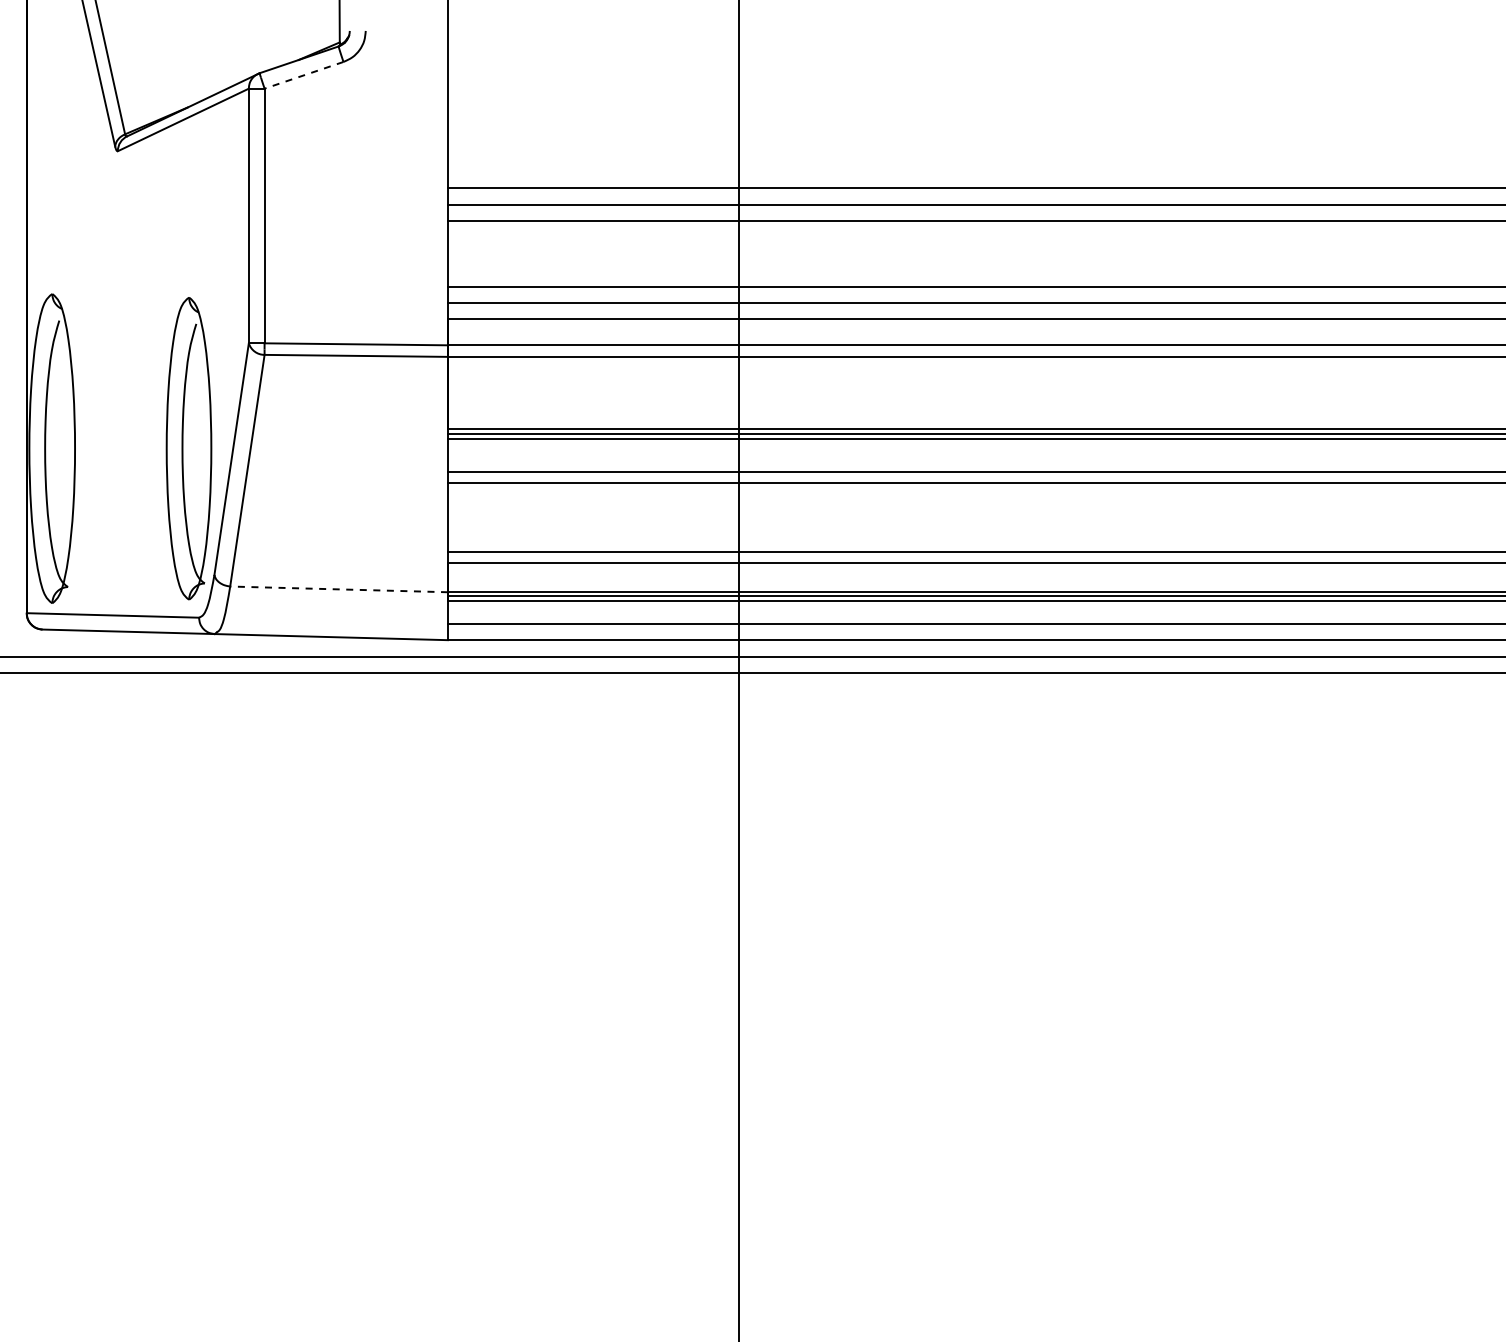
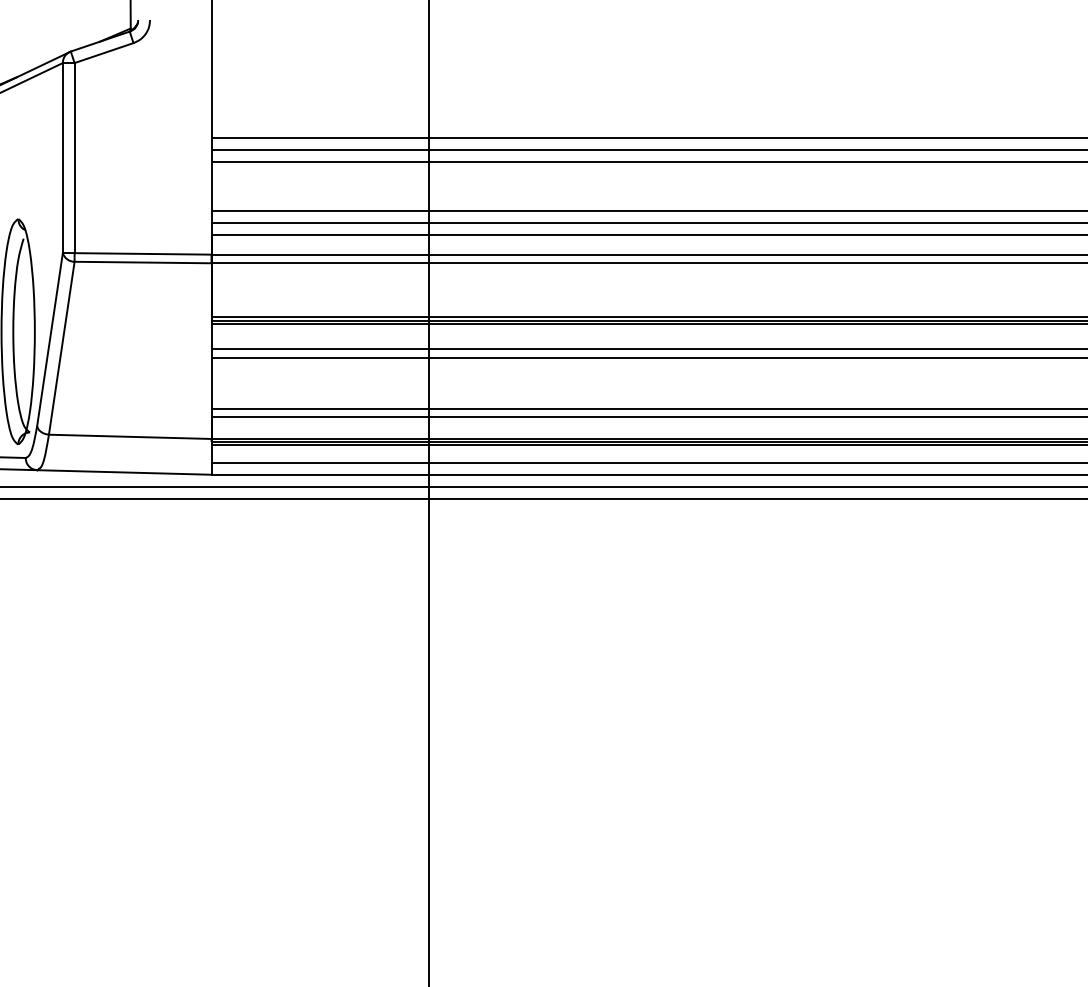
line: (304, 75) -> (104, 53), dashed -> solid
line: (339, 589) -> (130, 436), dashed -> solid

